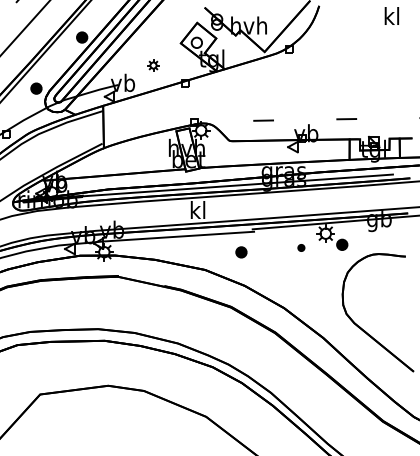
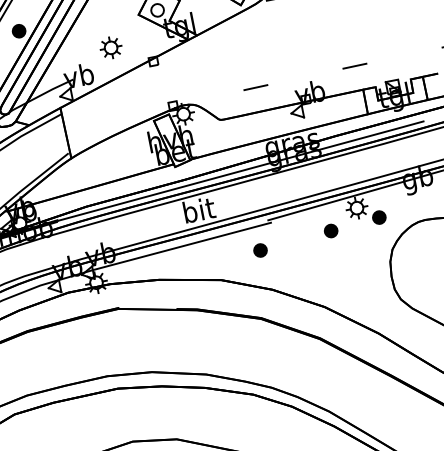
part: (153, 65) -> (111, 47), size x1.67
text: (198, 210) -> (199, 210), kl -> bit
part: (301, 247) -> (331, 230), size x1.67

